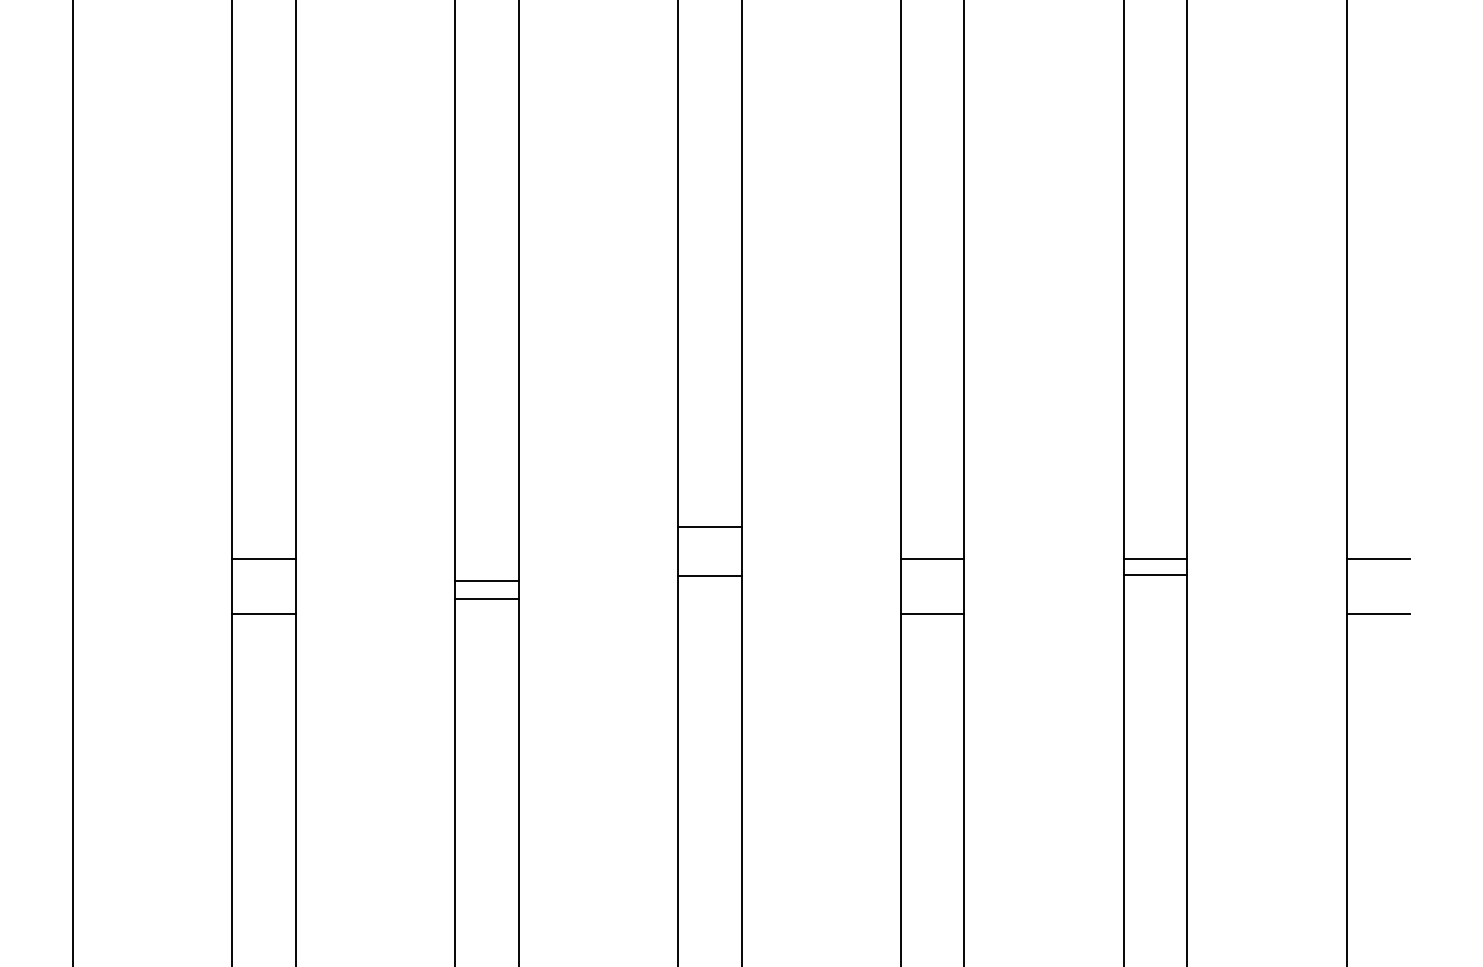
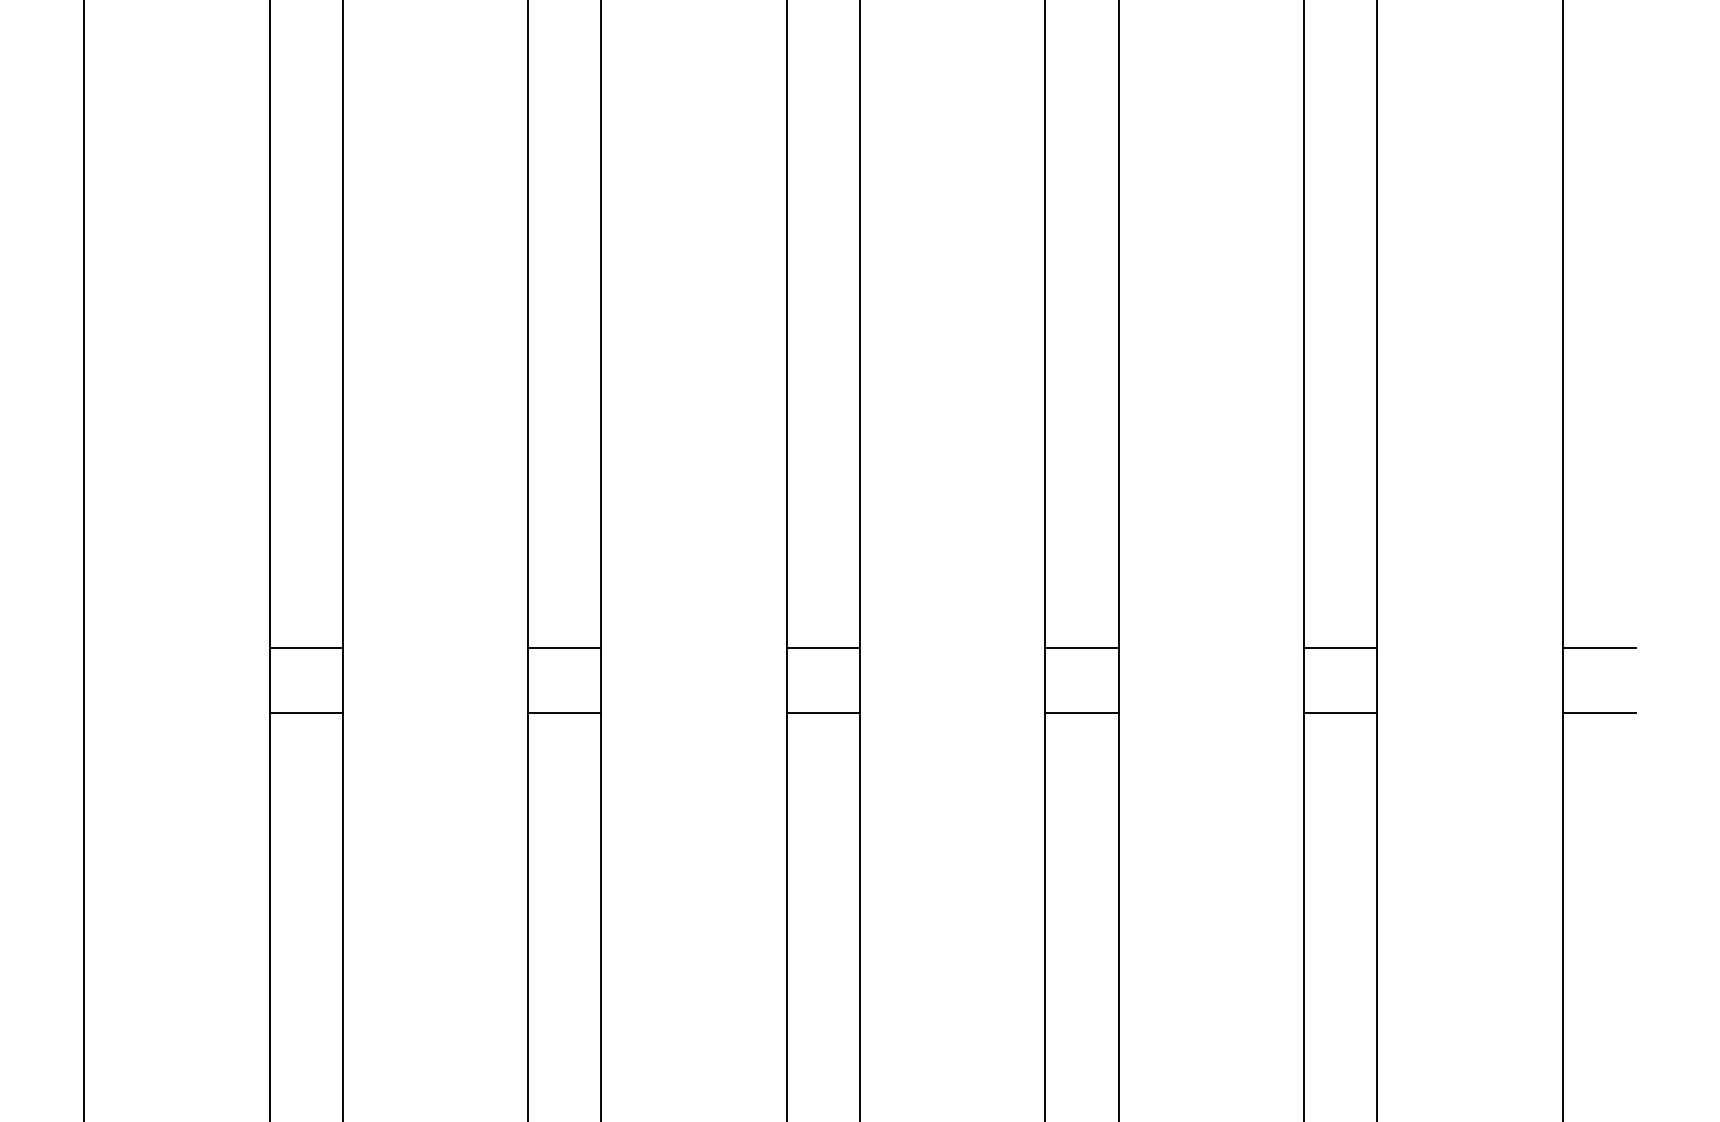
line: (709, 526) -> (822, 647), moved
line: (1155, 575) -> (1340, 712), moved
line: (709, 576) -> (822, 712), moved
line: (486, 581) -> (564, 712), moved
line: (486, 598) -> (564, 647), moved

